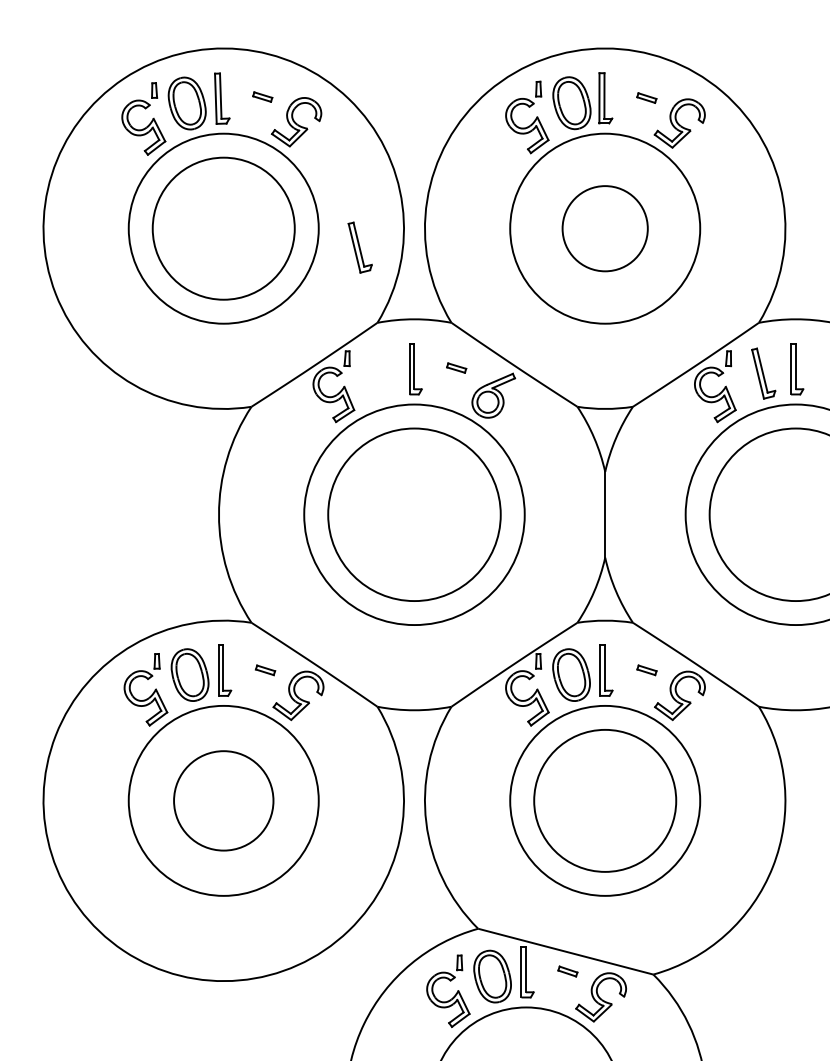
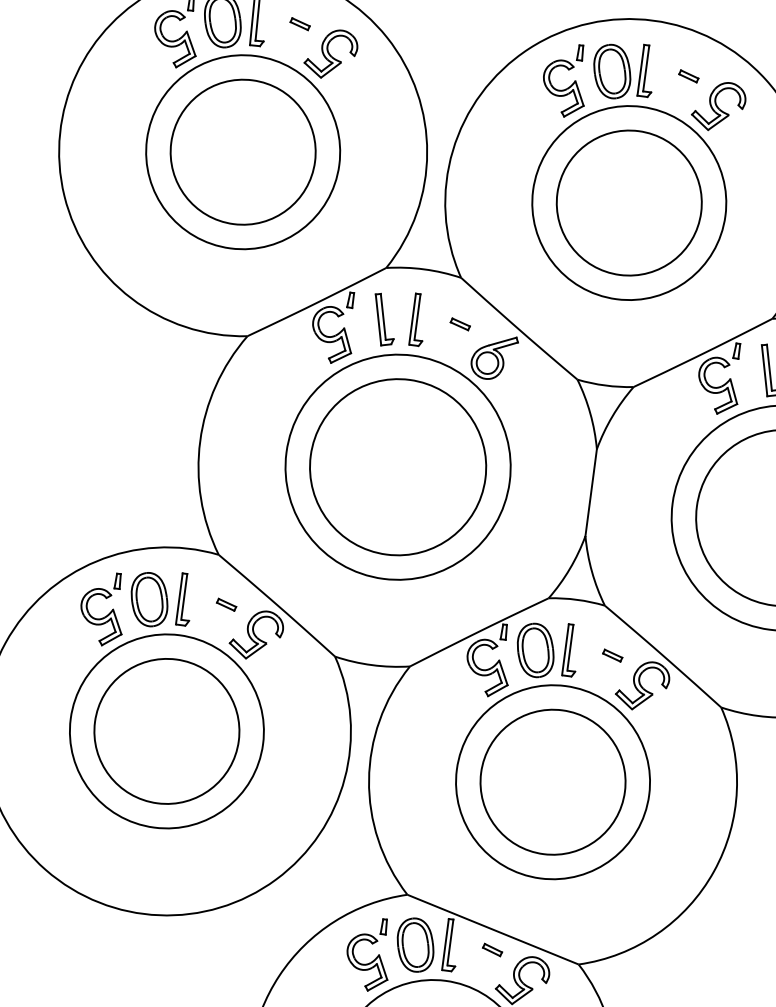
circle: (605, 228) -> (629, 202), size x1.67
part: (359, 247) -> (383, 319), moved
circle: (223, 800) -> (166, 730), size x1.43

